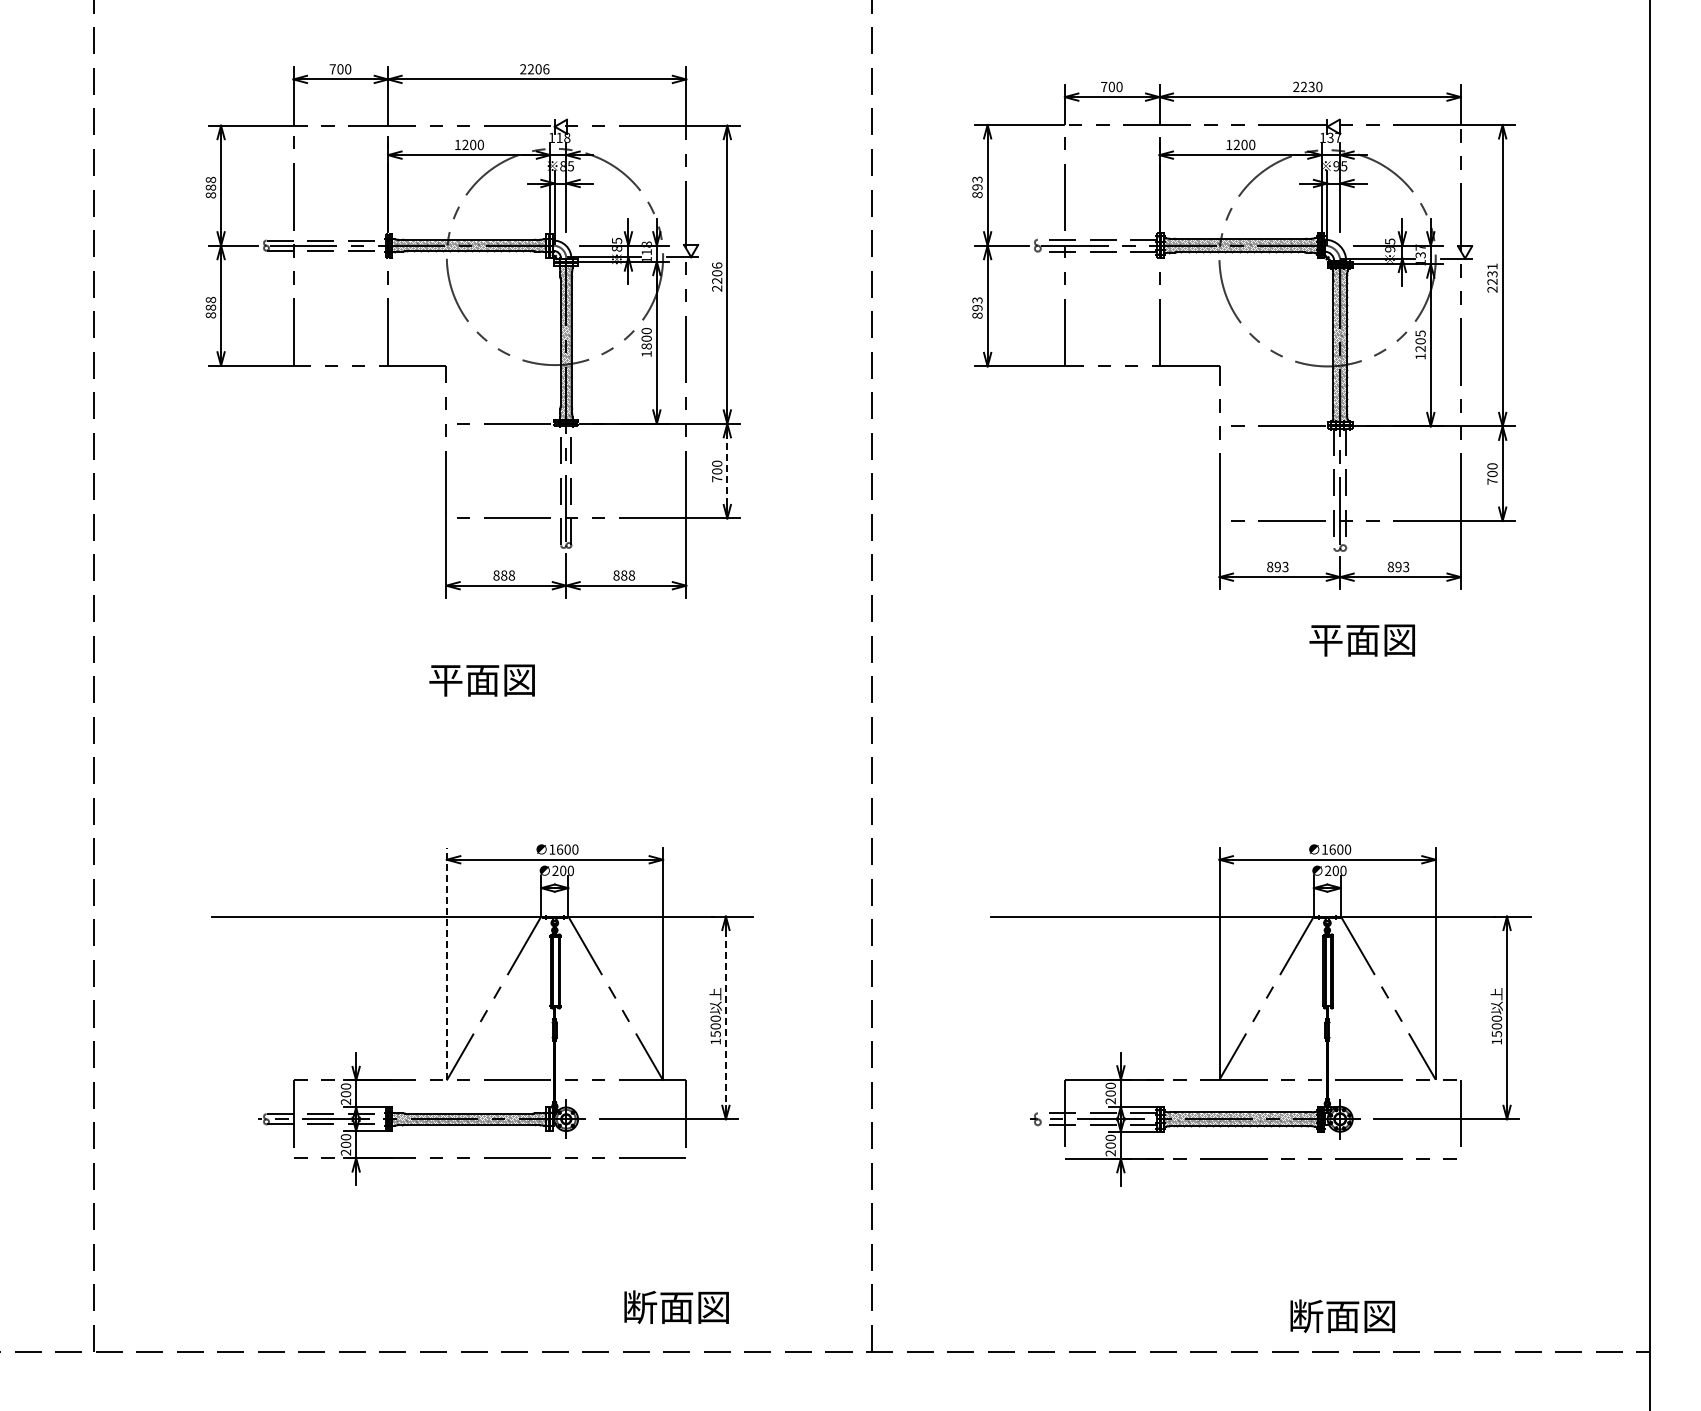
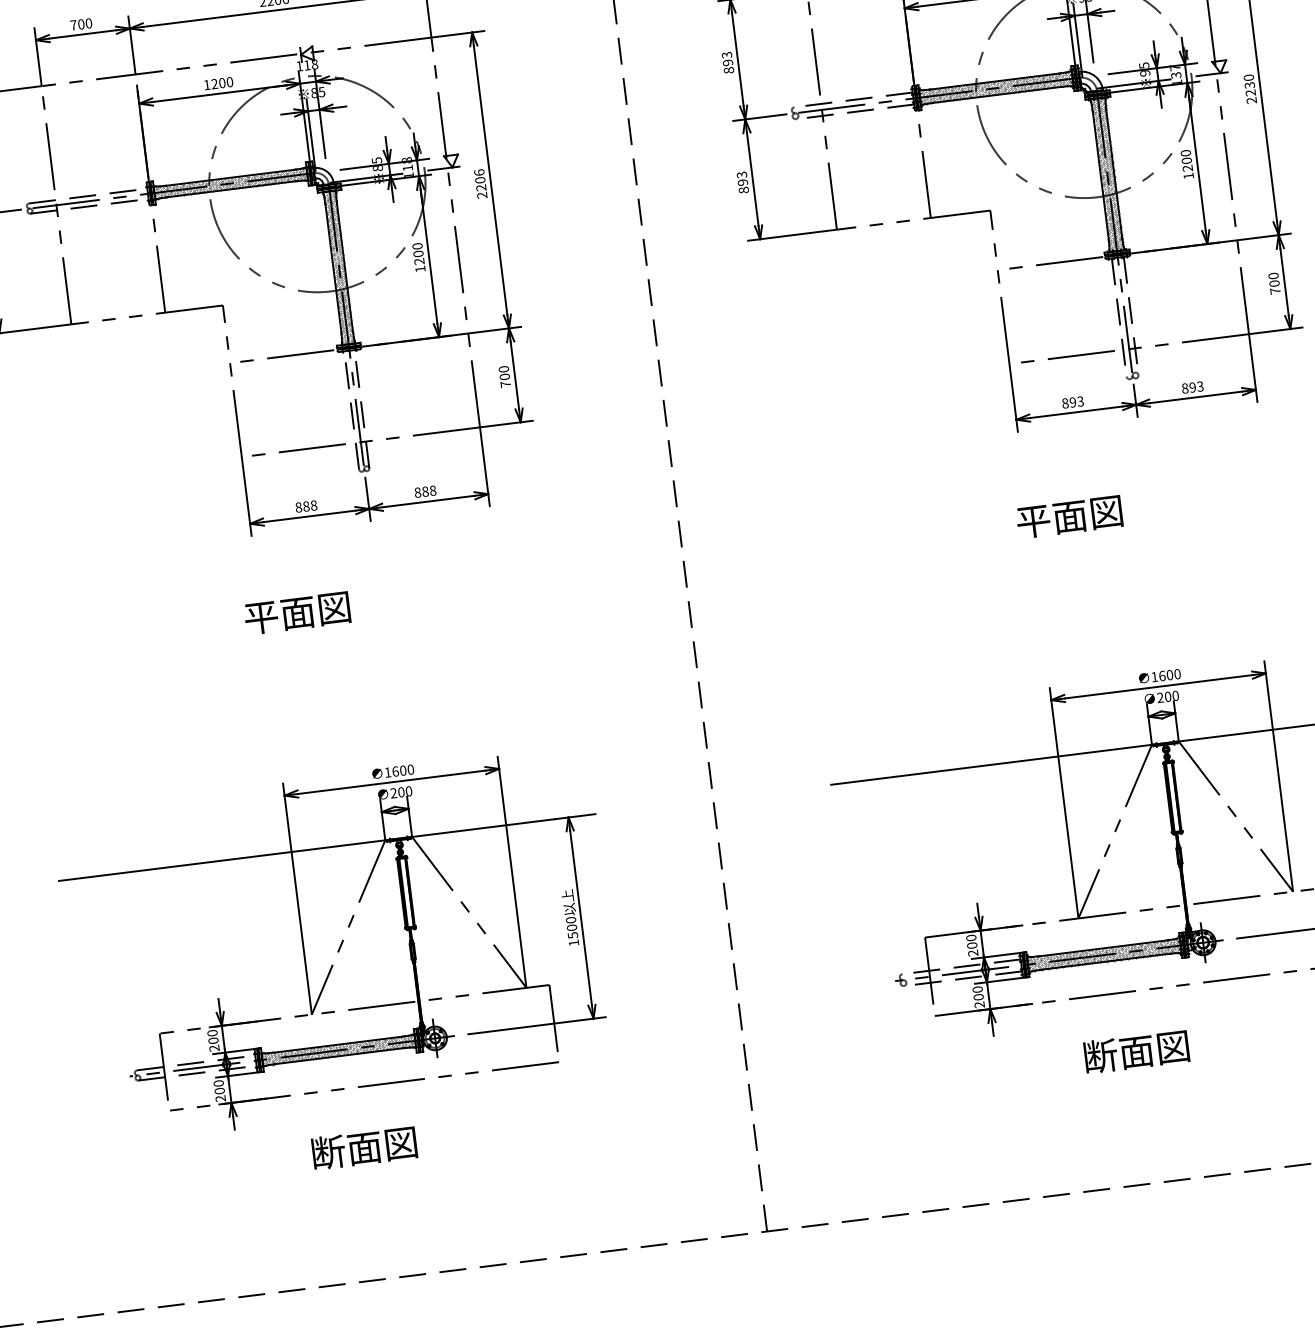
text: (1492, 266) -> (1248, 77), 2231 -> 2230
text: (1420, 333) -> (1185, 153), 1205 -> 1200
text: (646, 346) -> (419, 261), 1800 -> 1200
line: (727, 471) -> (515, 375), dashed -> solid
text: (1361, 640) -> (1068, 517), moved
line: (446, 963) -> (297, 898), dashed -> solid
line: (725, 1017) -> (580, 917), dashed -> solid
text: (676, 1307) -> (364, 1148), moved
text: (1342, 1316) -> (1136, 1052), moved

